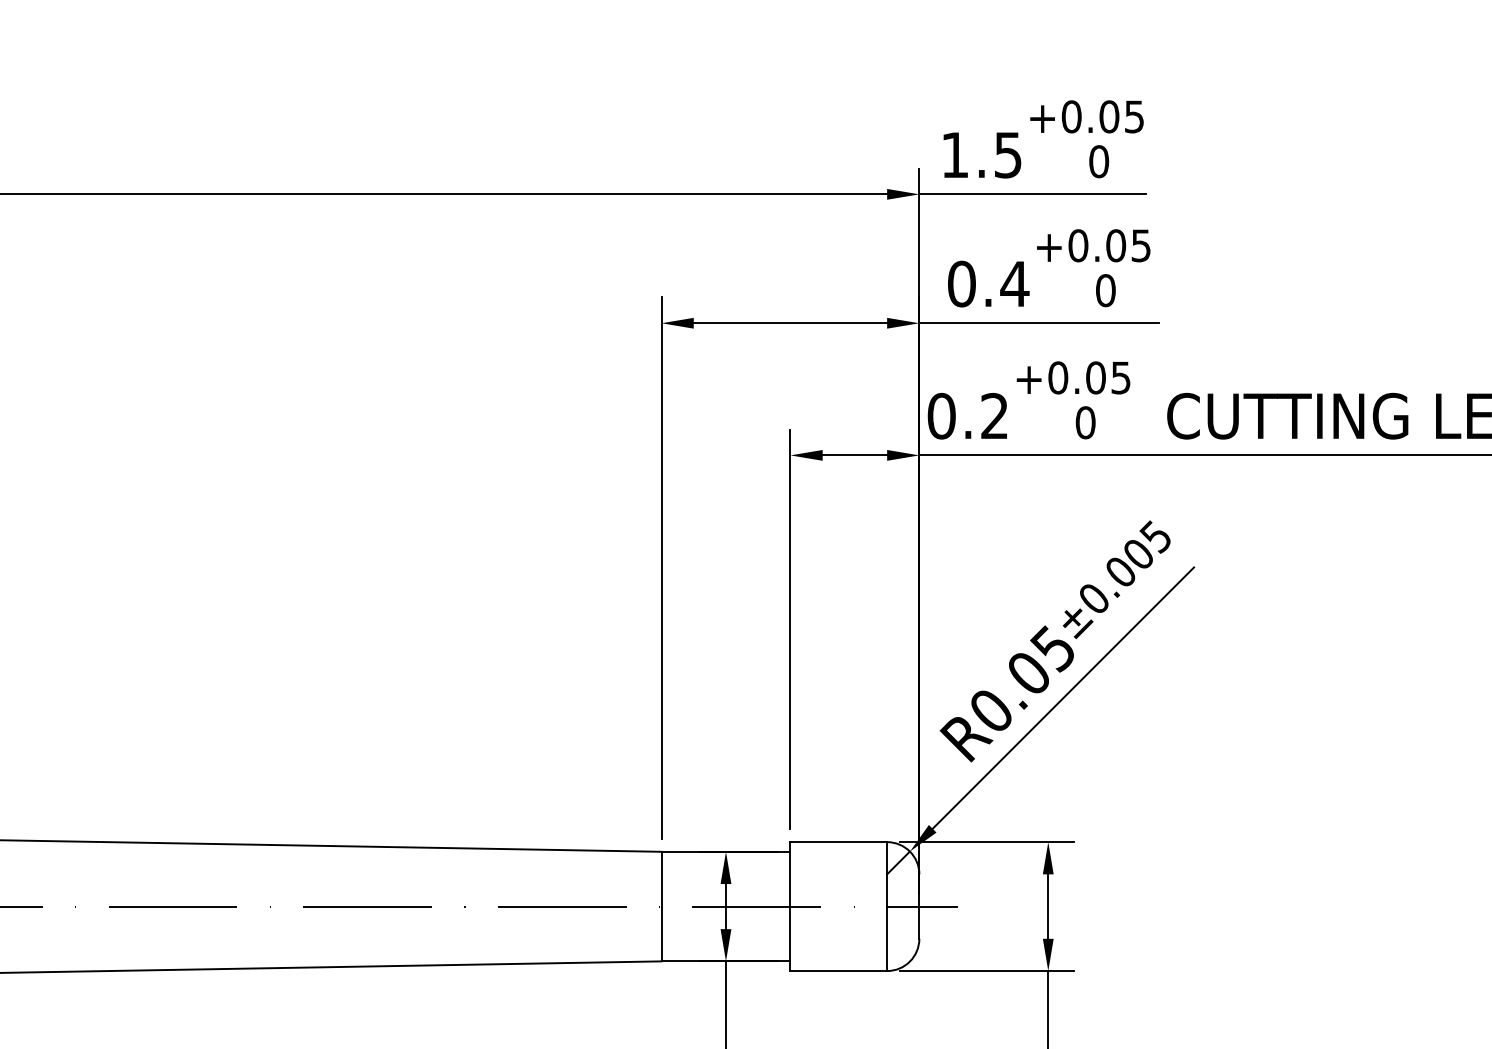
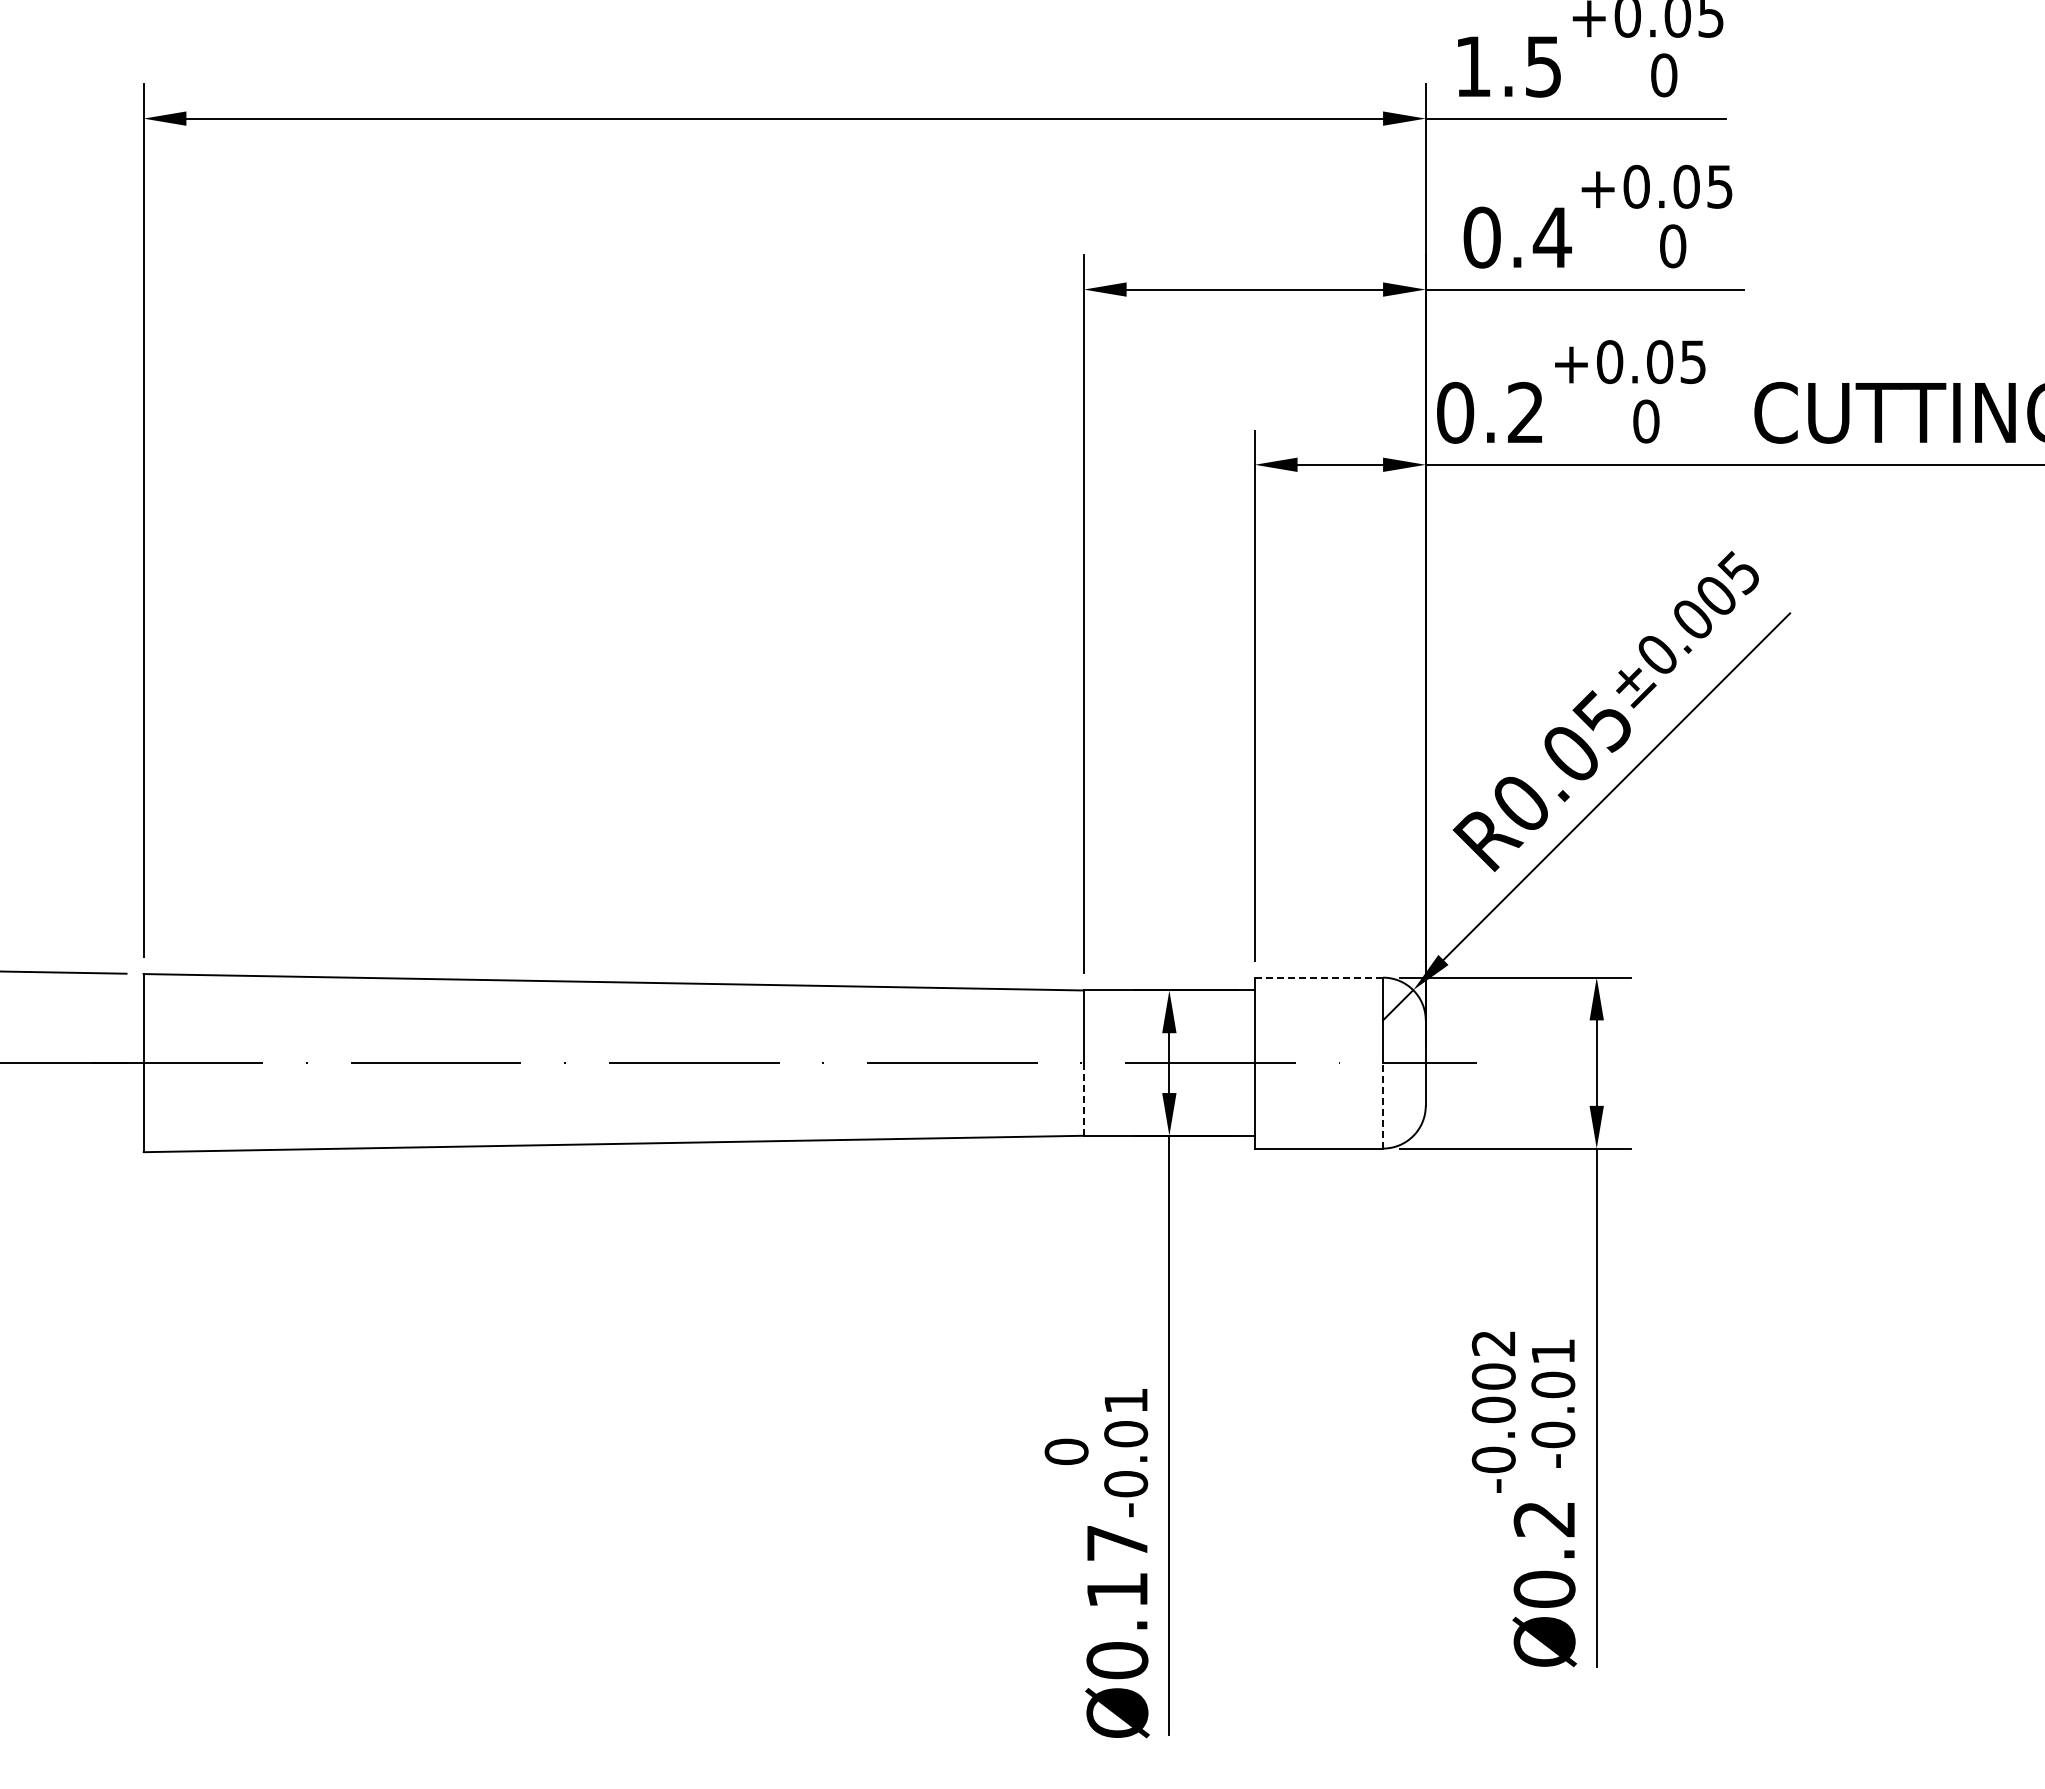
line: (838, 842) -> (1318, 977), solid -> dashed
line: (661, 933) -> (1083, 1098), solid -> dashed
line: (887, 938) -> (1383, 1105), solid -> dashed

